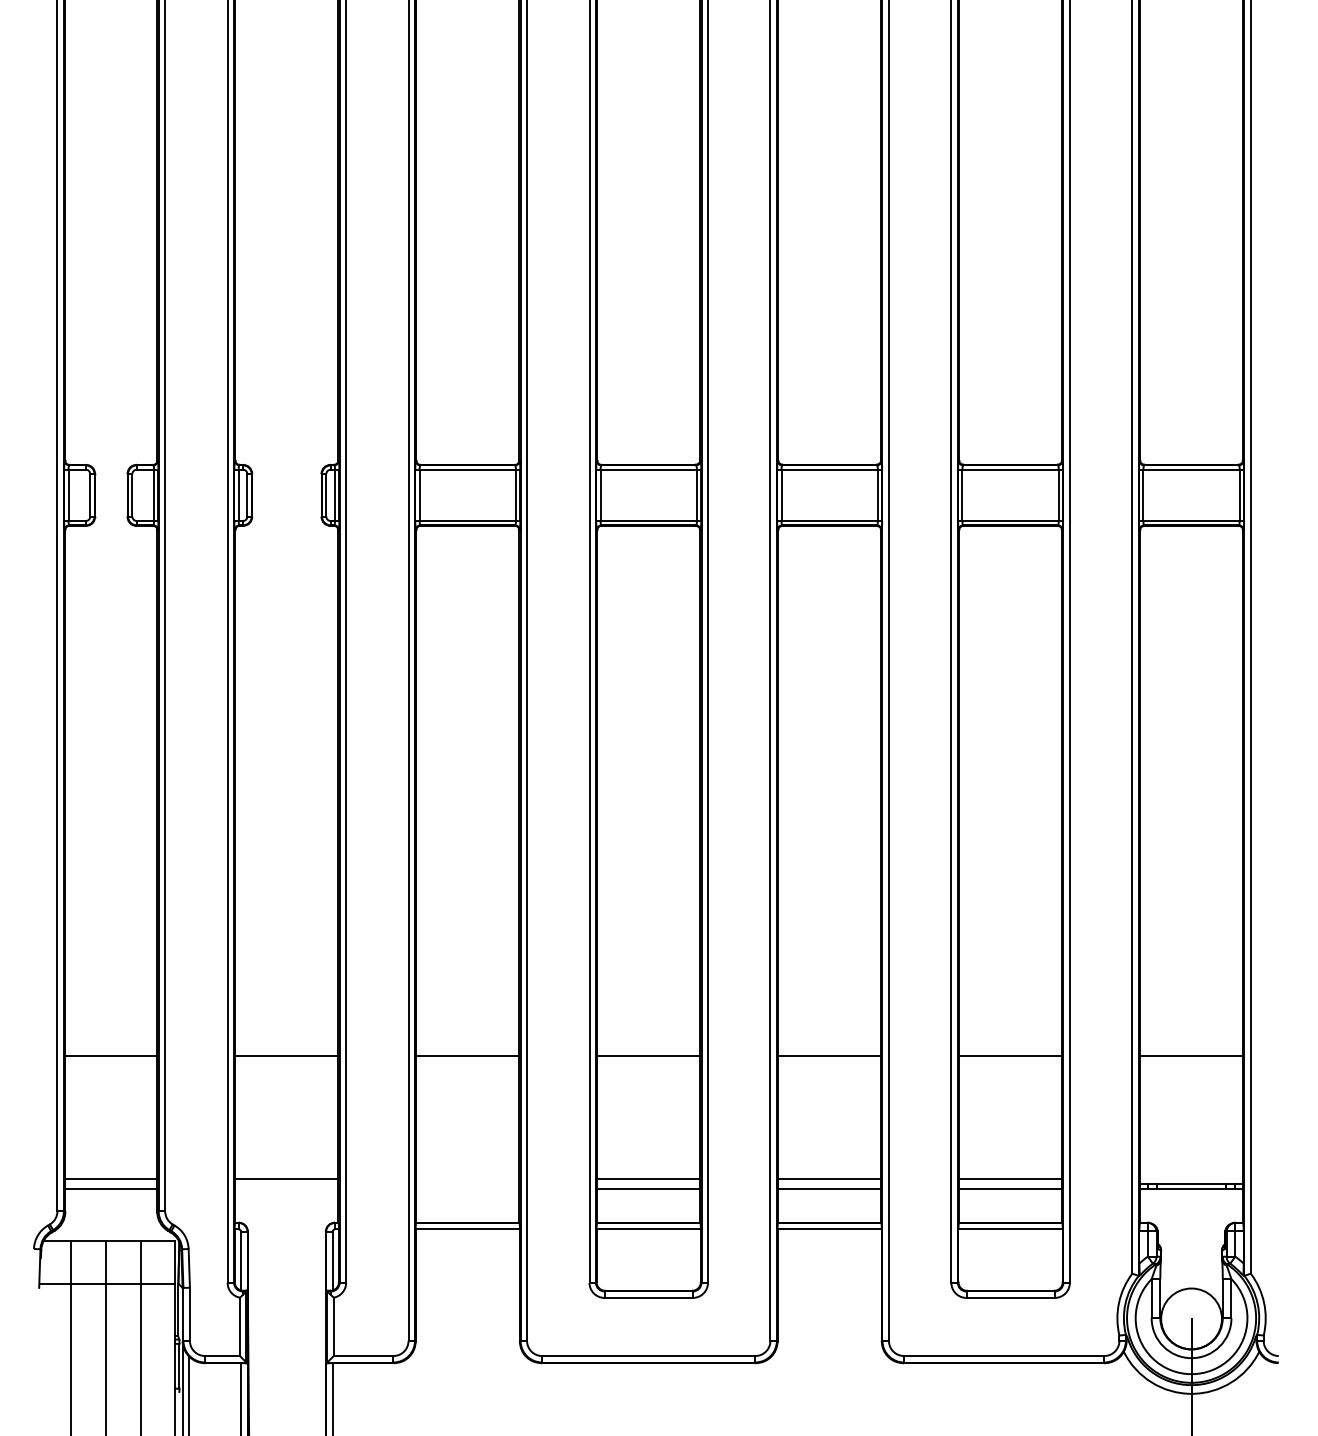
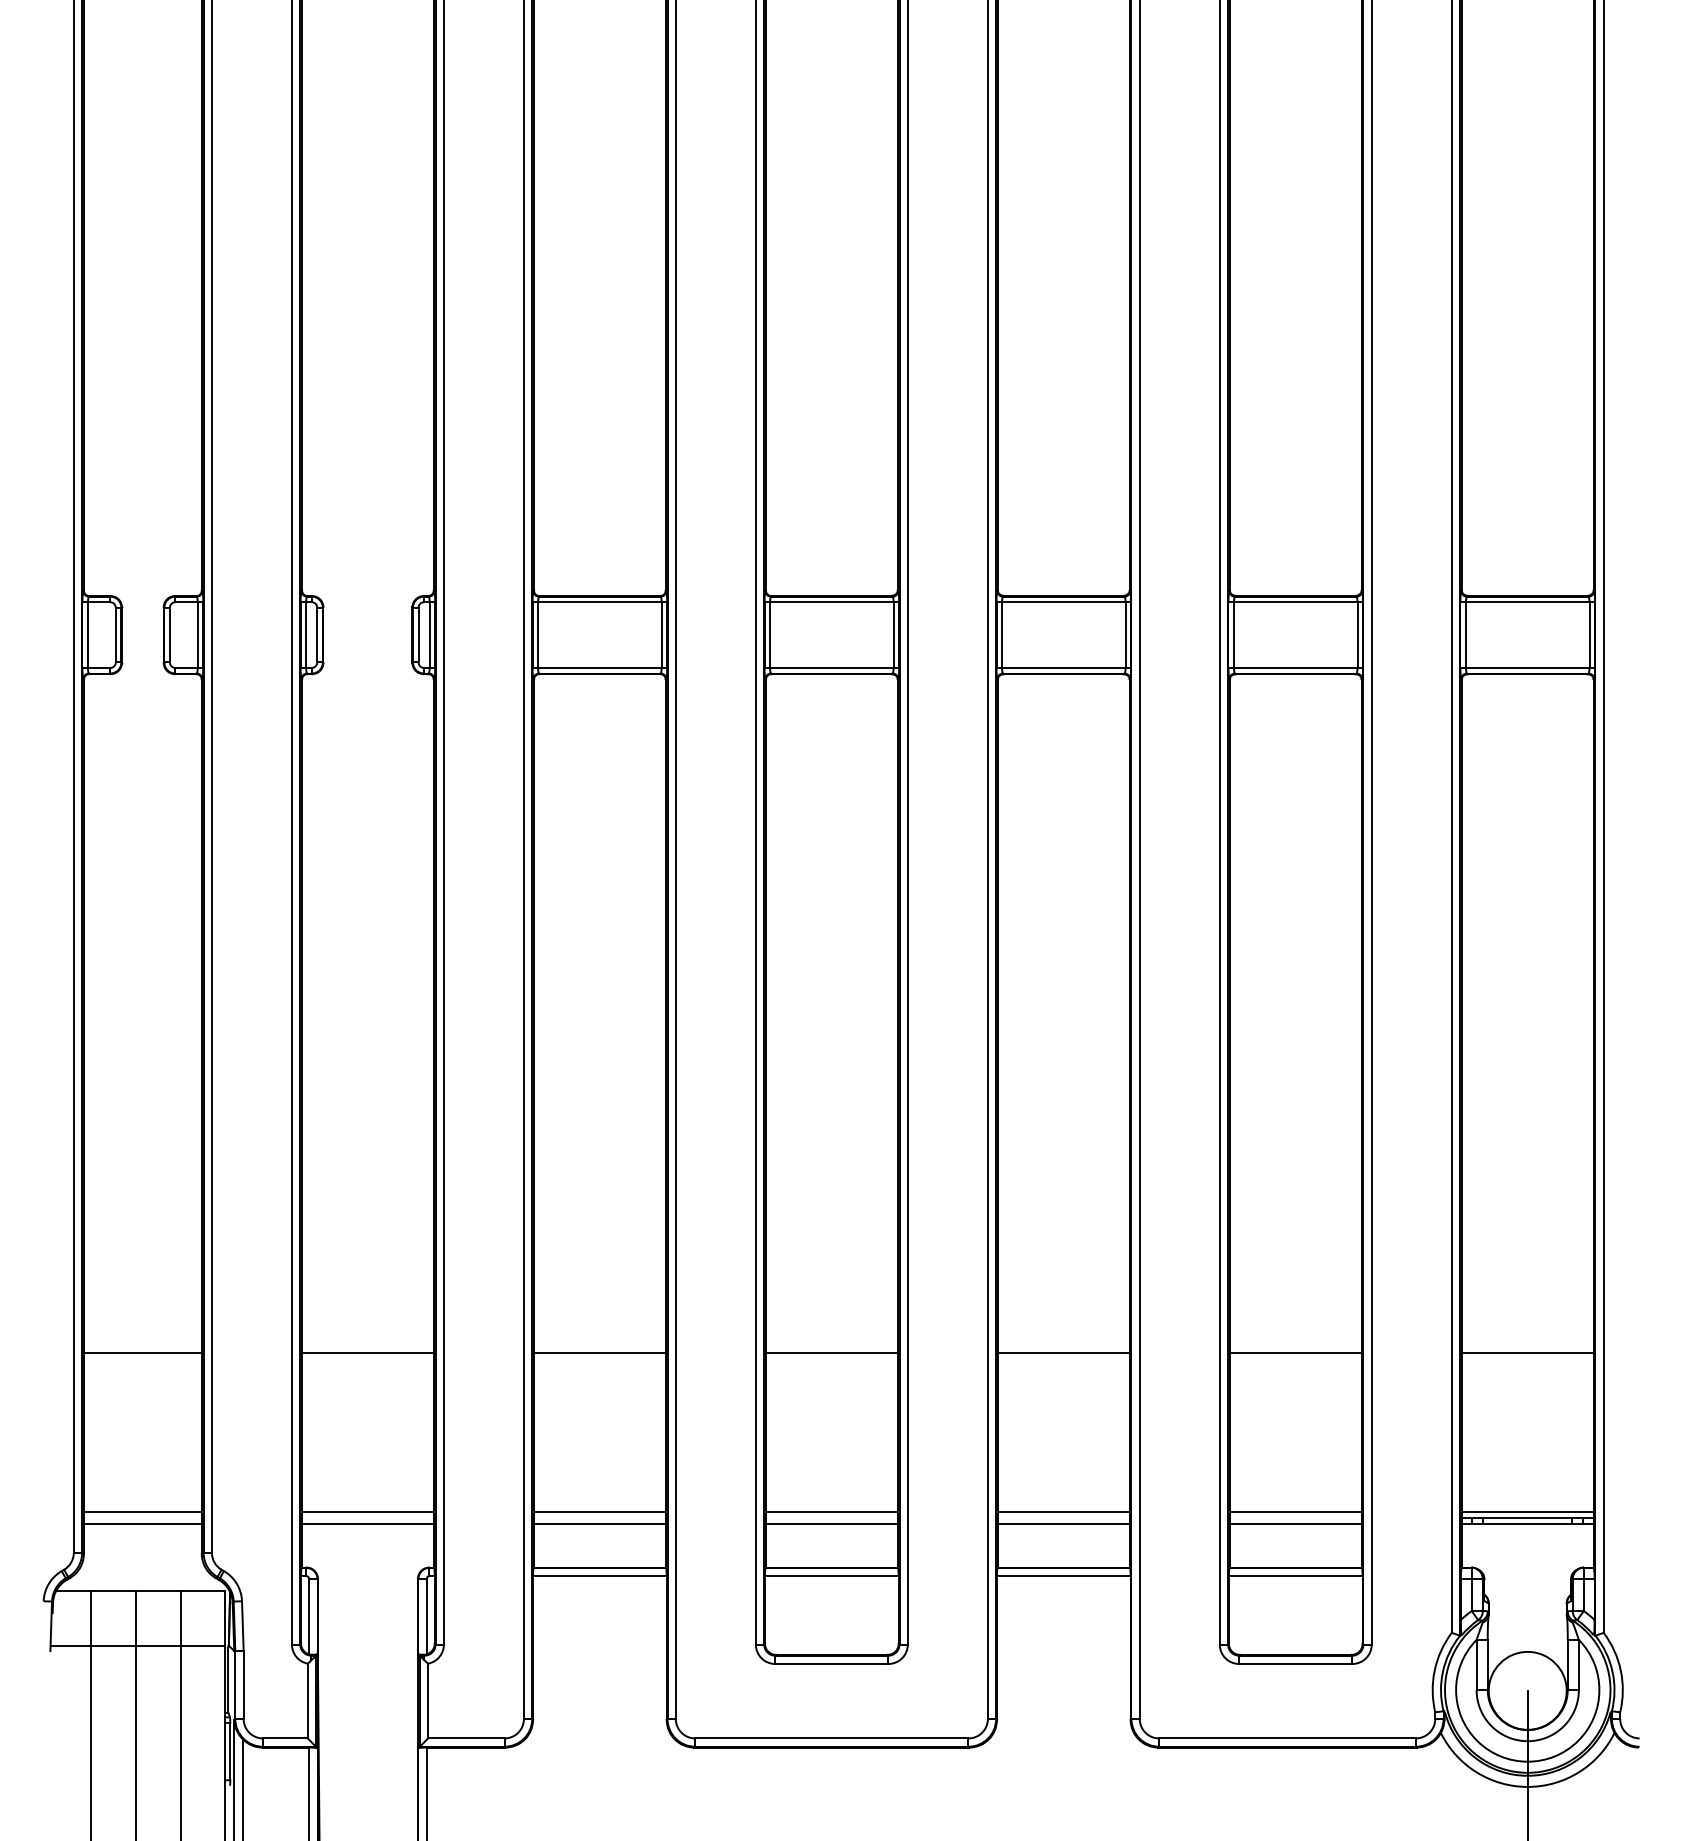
line: (467, 1179) -> (599, 1512), added
line: (1191, 1179) -> (1527, 1512), added
line: (286, 1188) -> (367, 1523), added
line: (467, 1188) -> (599, 1523), added

